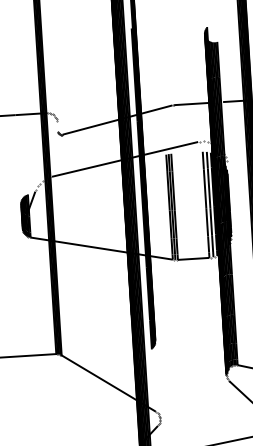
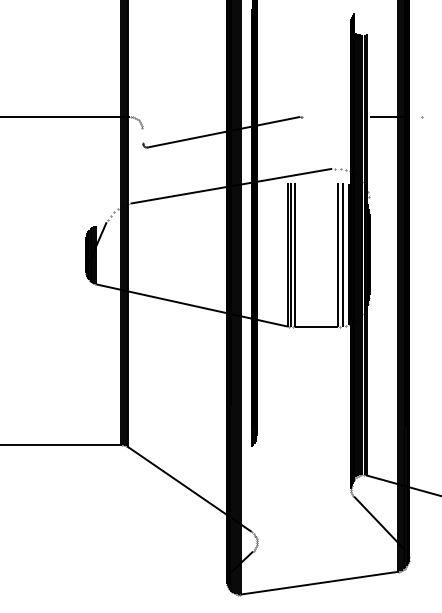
line: (191, 103) -> (326, 116), removed

